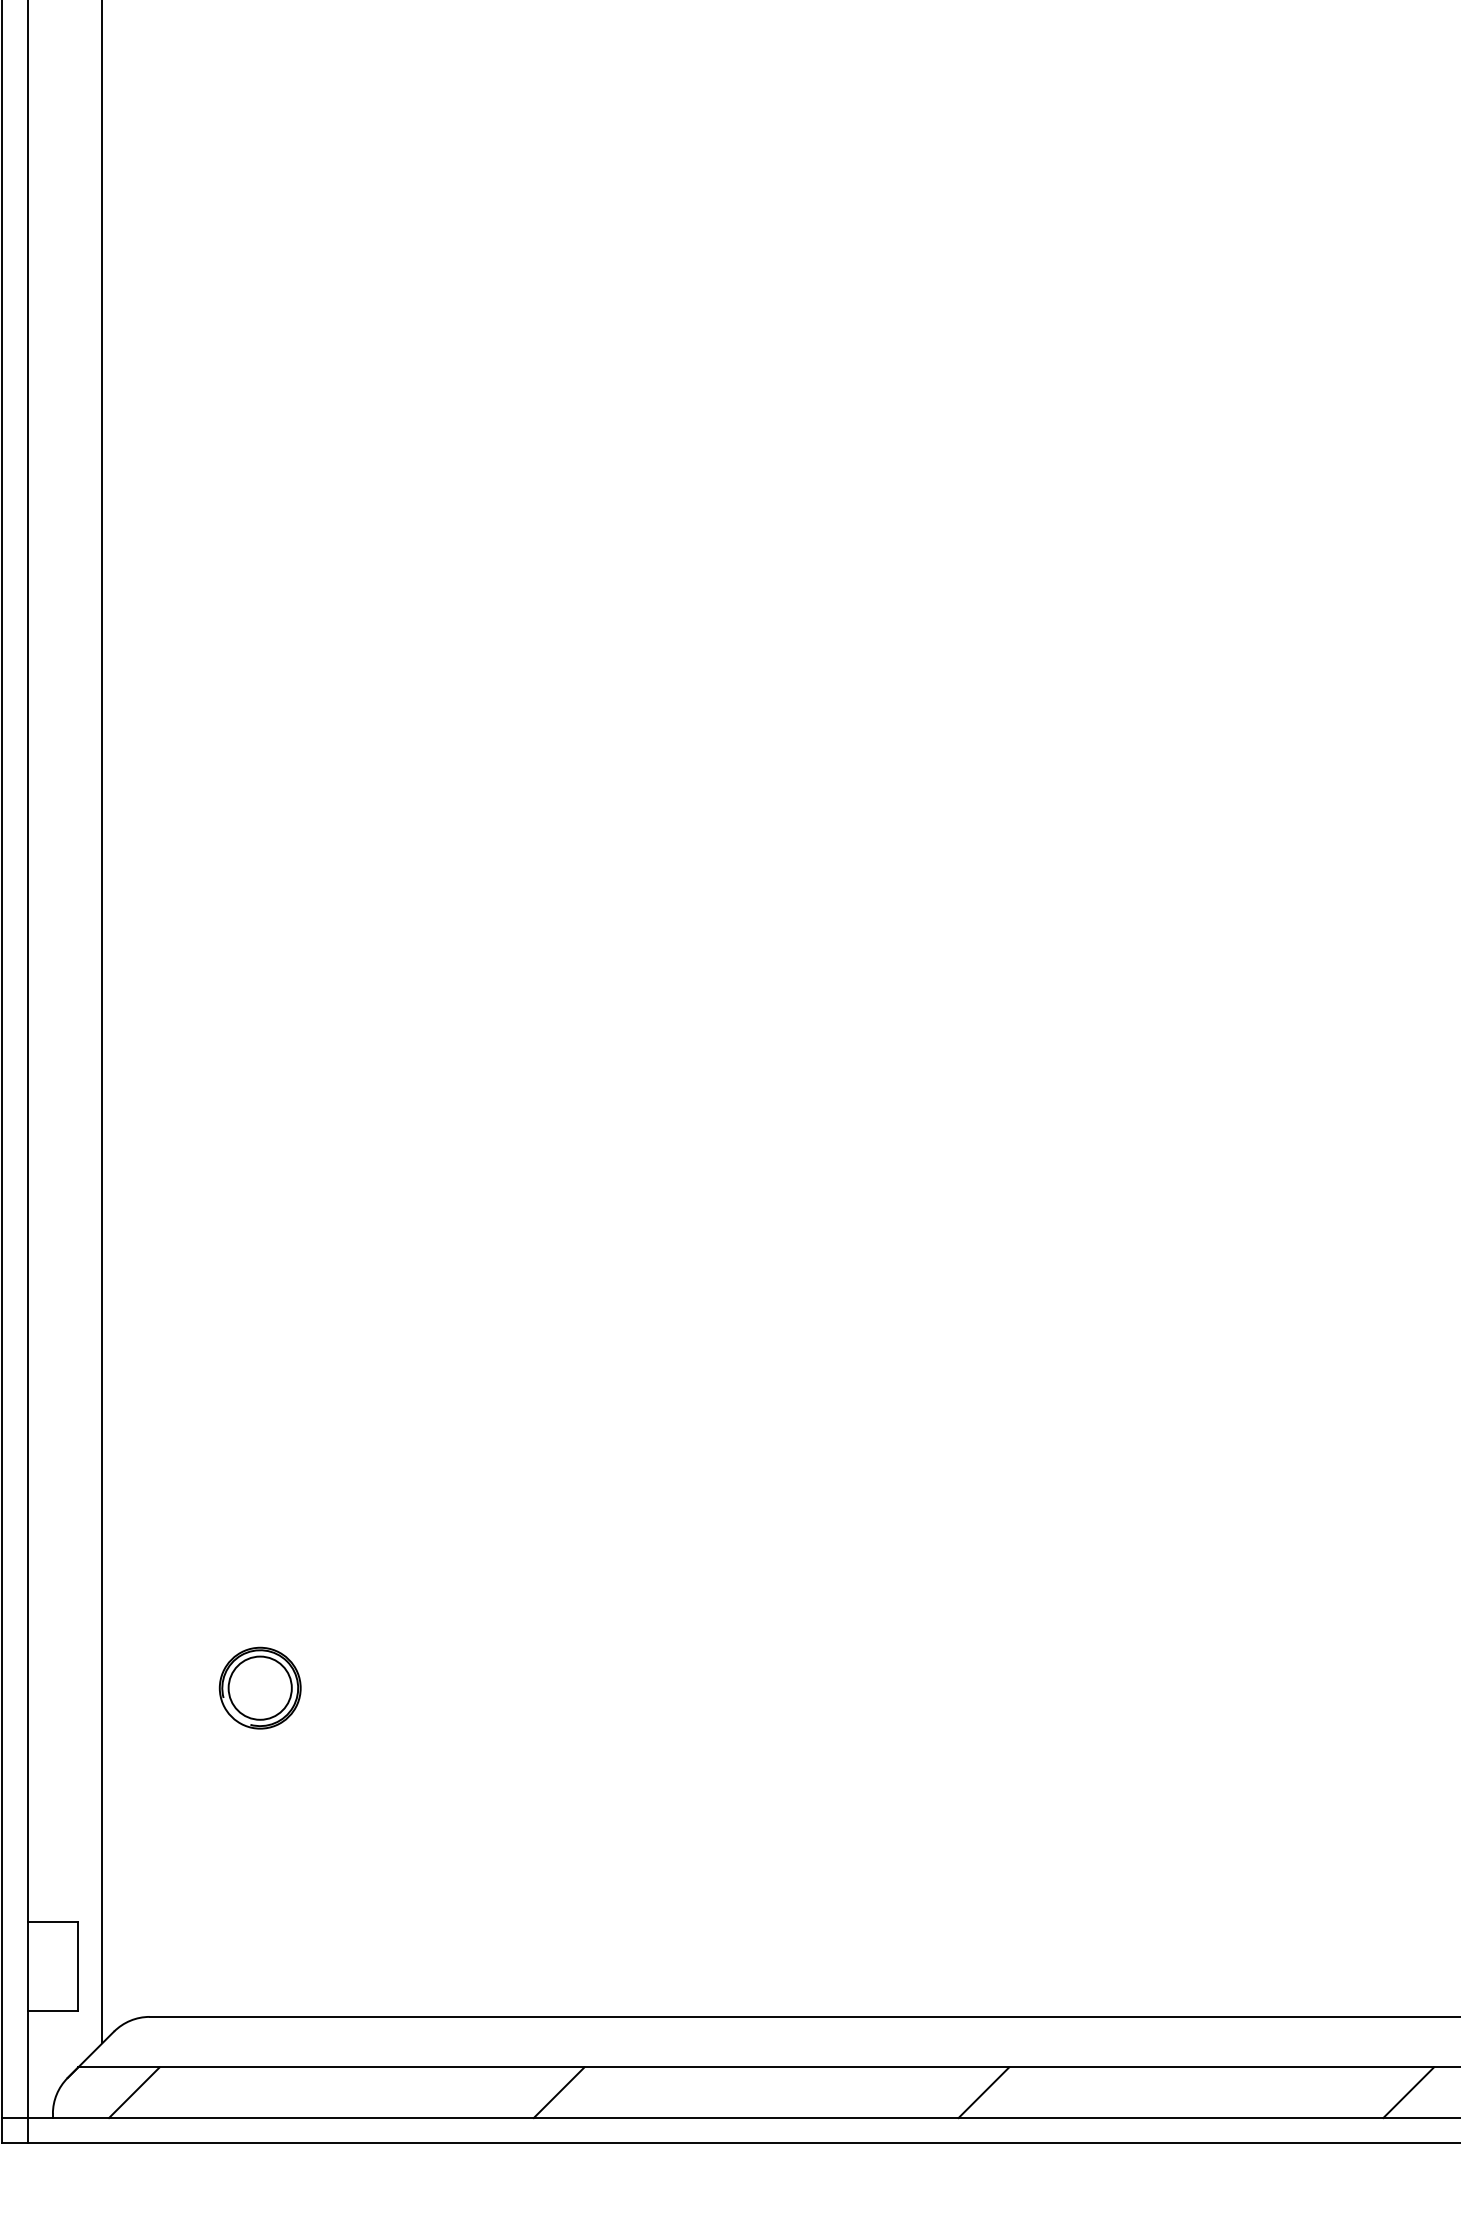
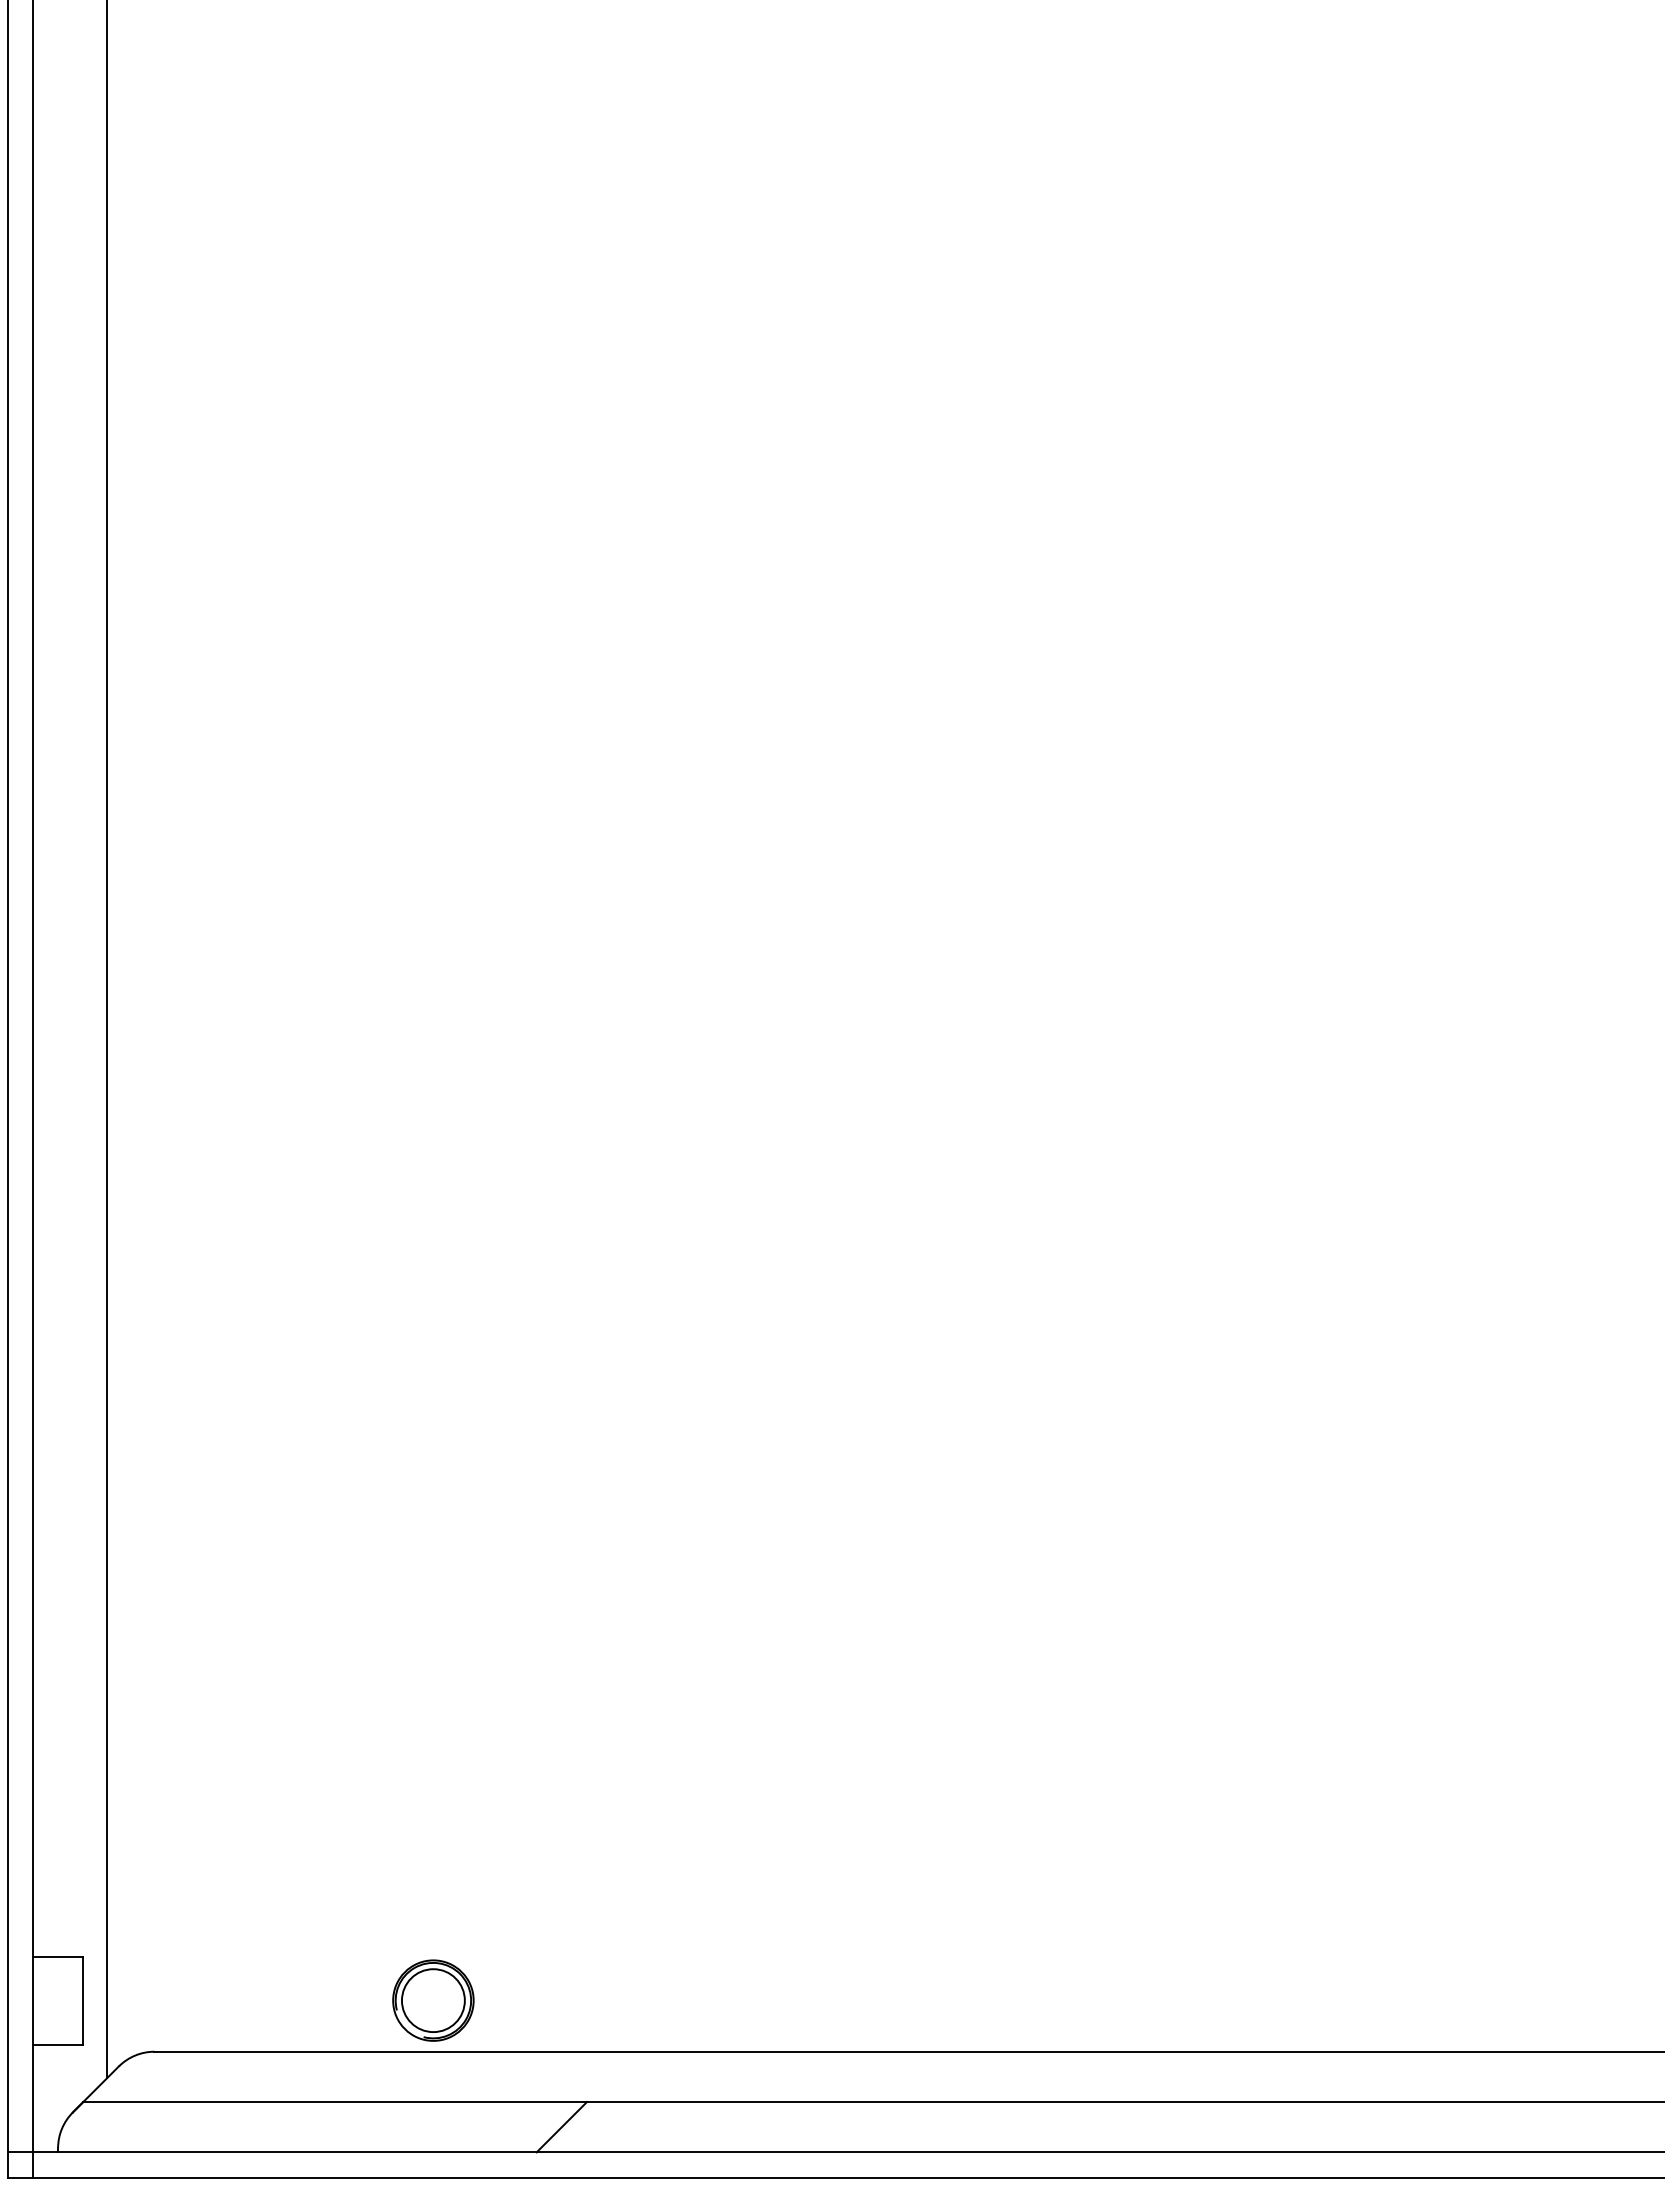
part: (260, 1688) -> (433, 2000), moved
line: (133, 2093) -> (138, 2127), removed
line: (983, 2093) -> (984, 2127), removed
line: (1408, 2093) -> (1407, 2127), removed

